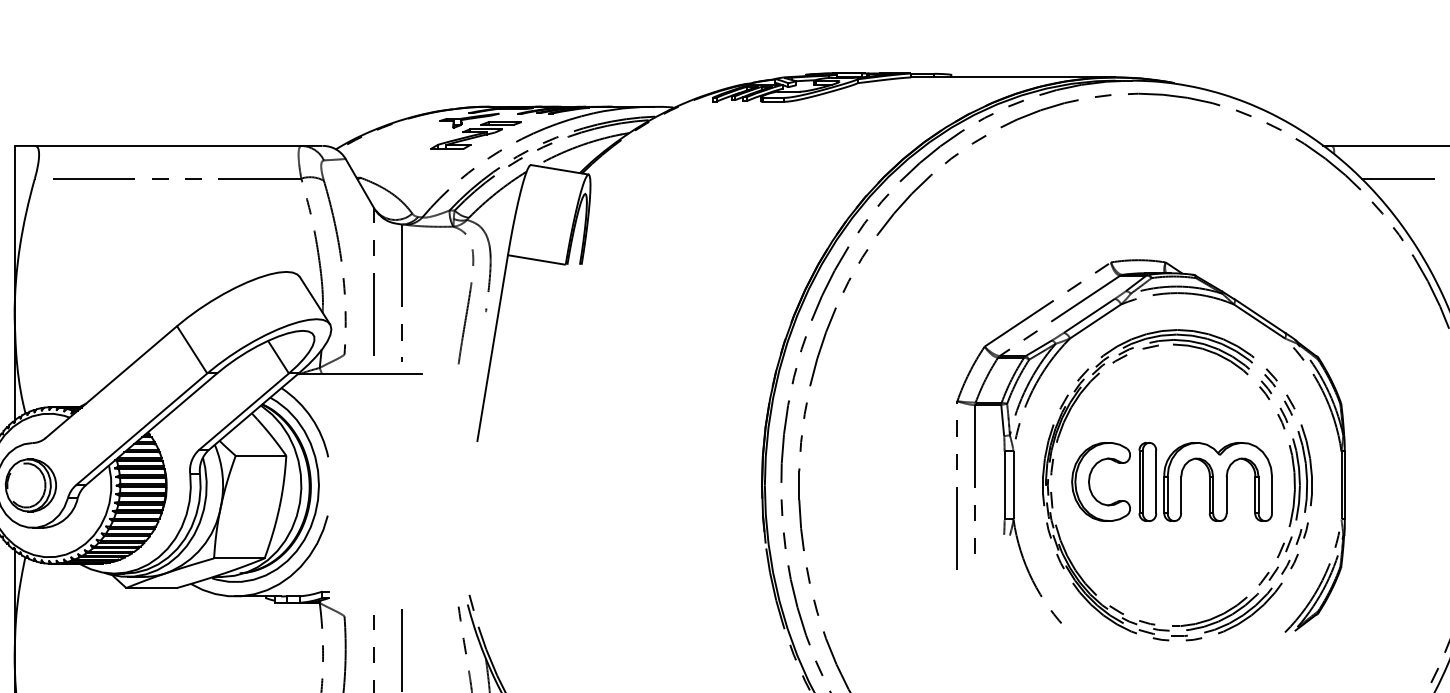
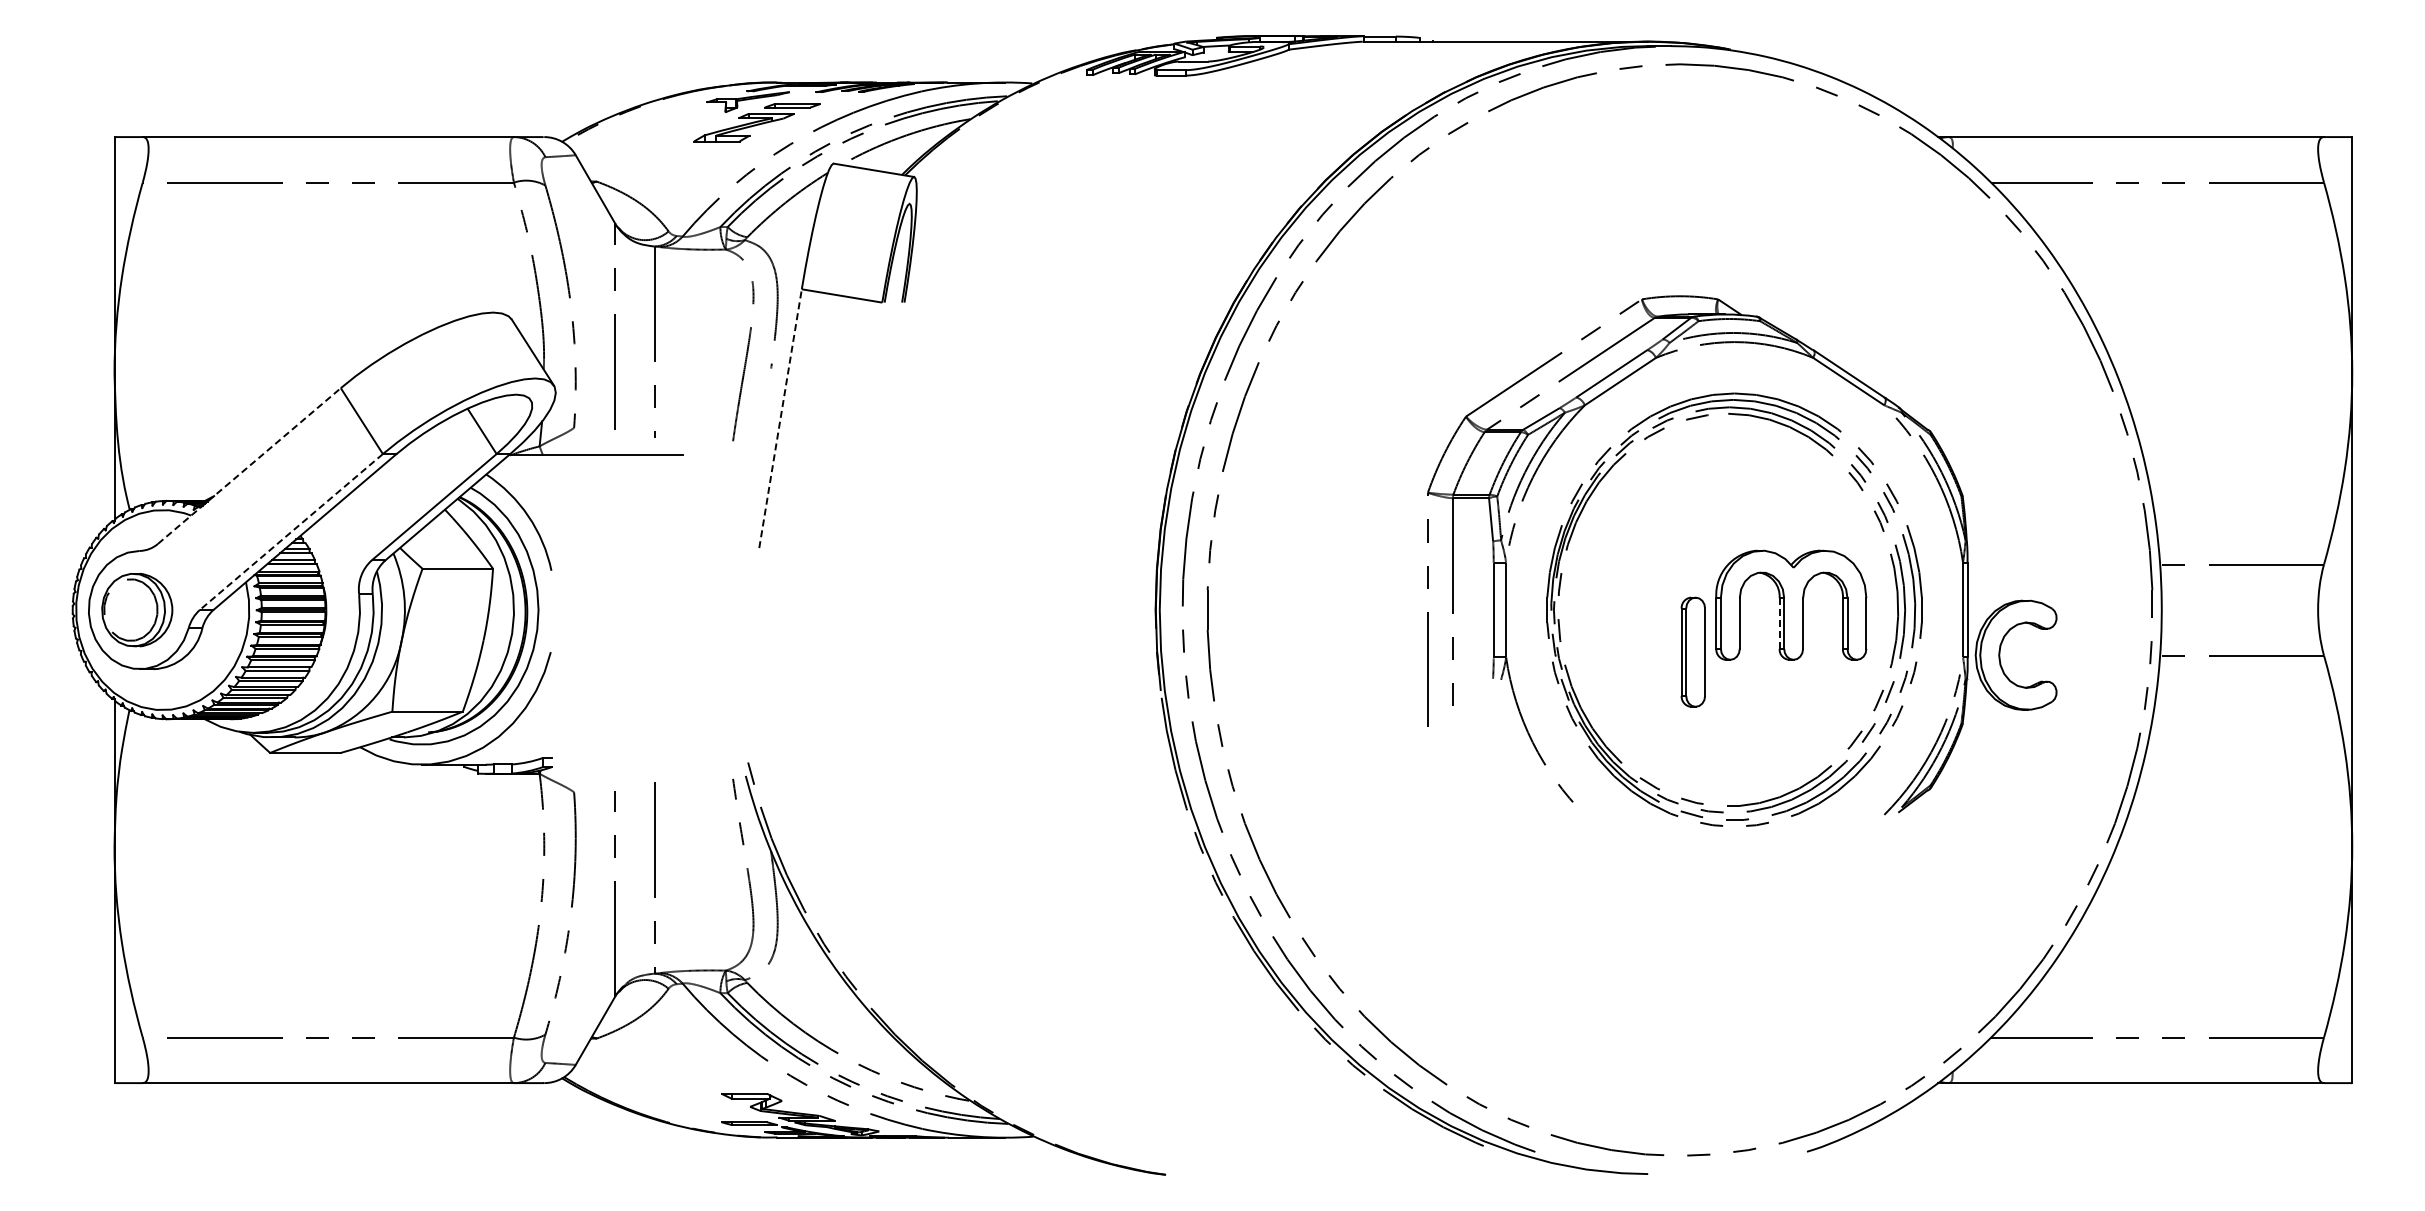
line: (492, 347) -> (780, 418), solid -> dashed
line: (111, 381) -> (249, 465), solid -> dashed
line: (141, 429) -> (291, 532), solid -> dashed
part: (1089, 481) -> (2000, 654), moved
part: (1147, 481) -> (1692, 651), moved
line: (1209, 495) -> (1779, 624), solid -> dashed

